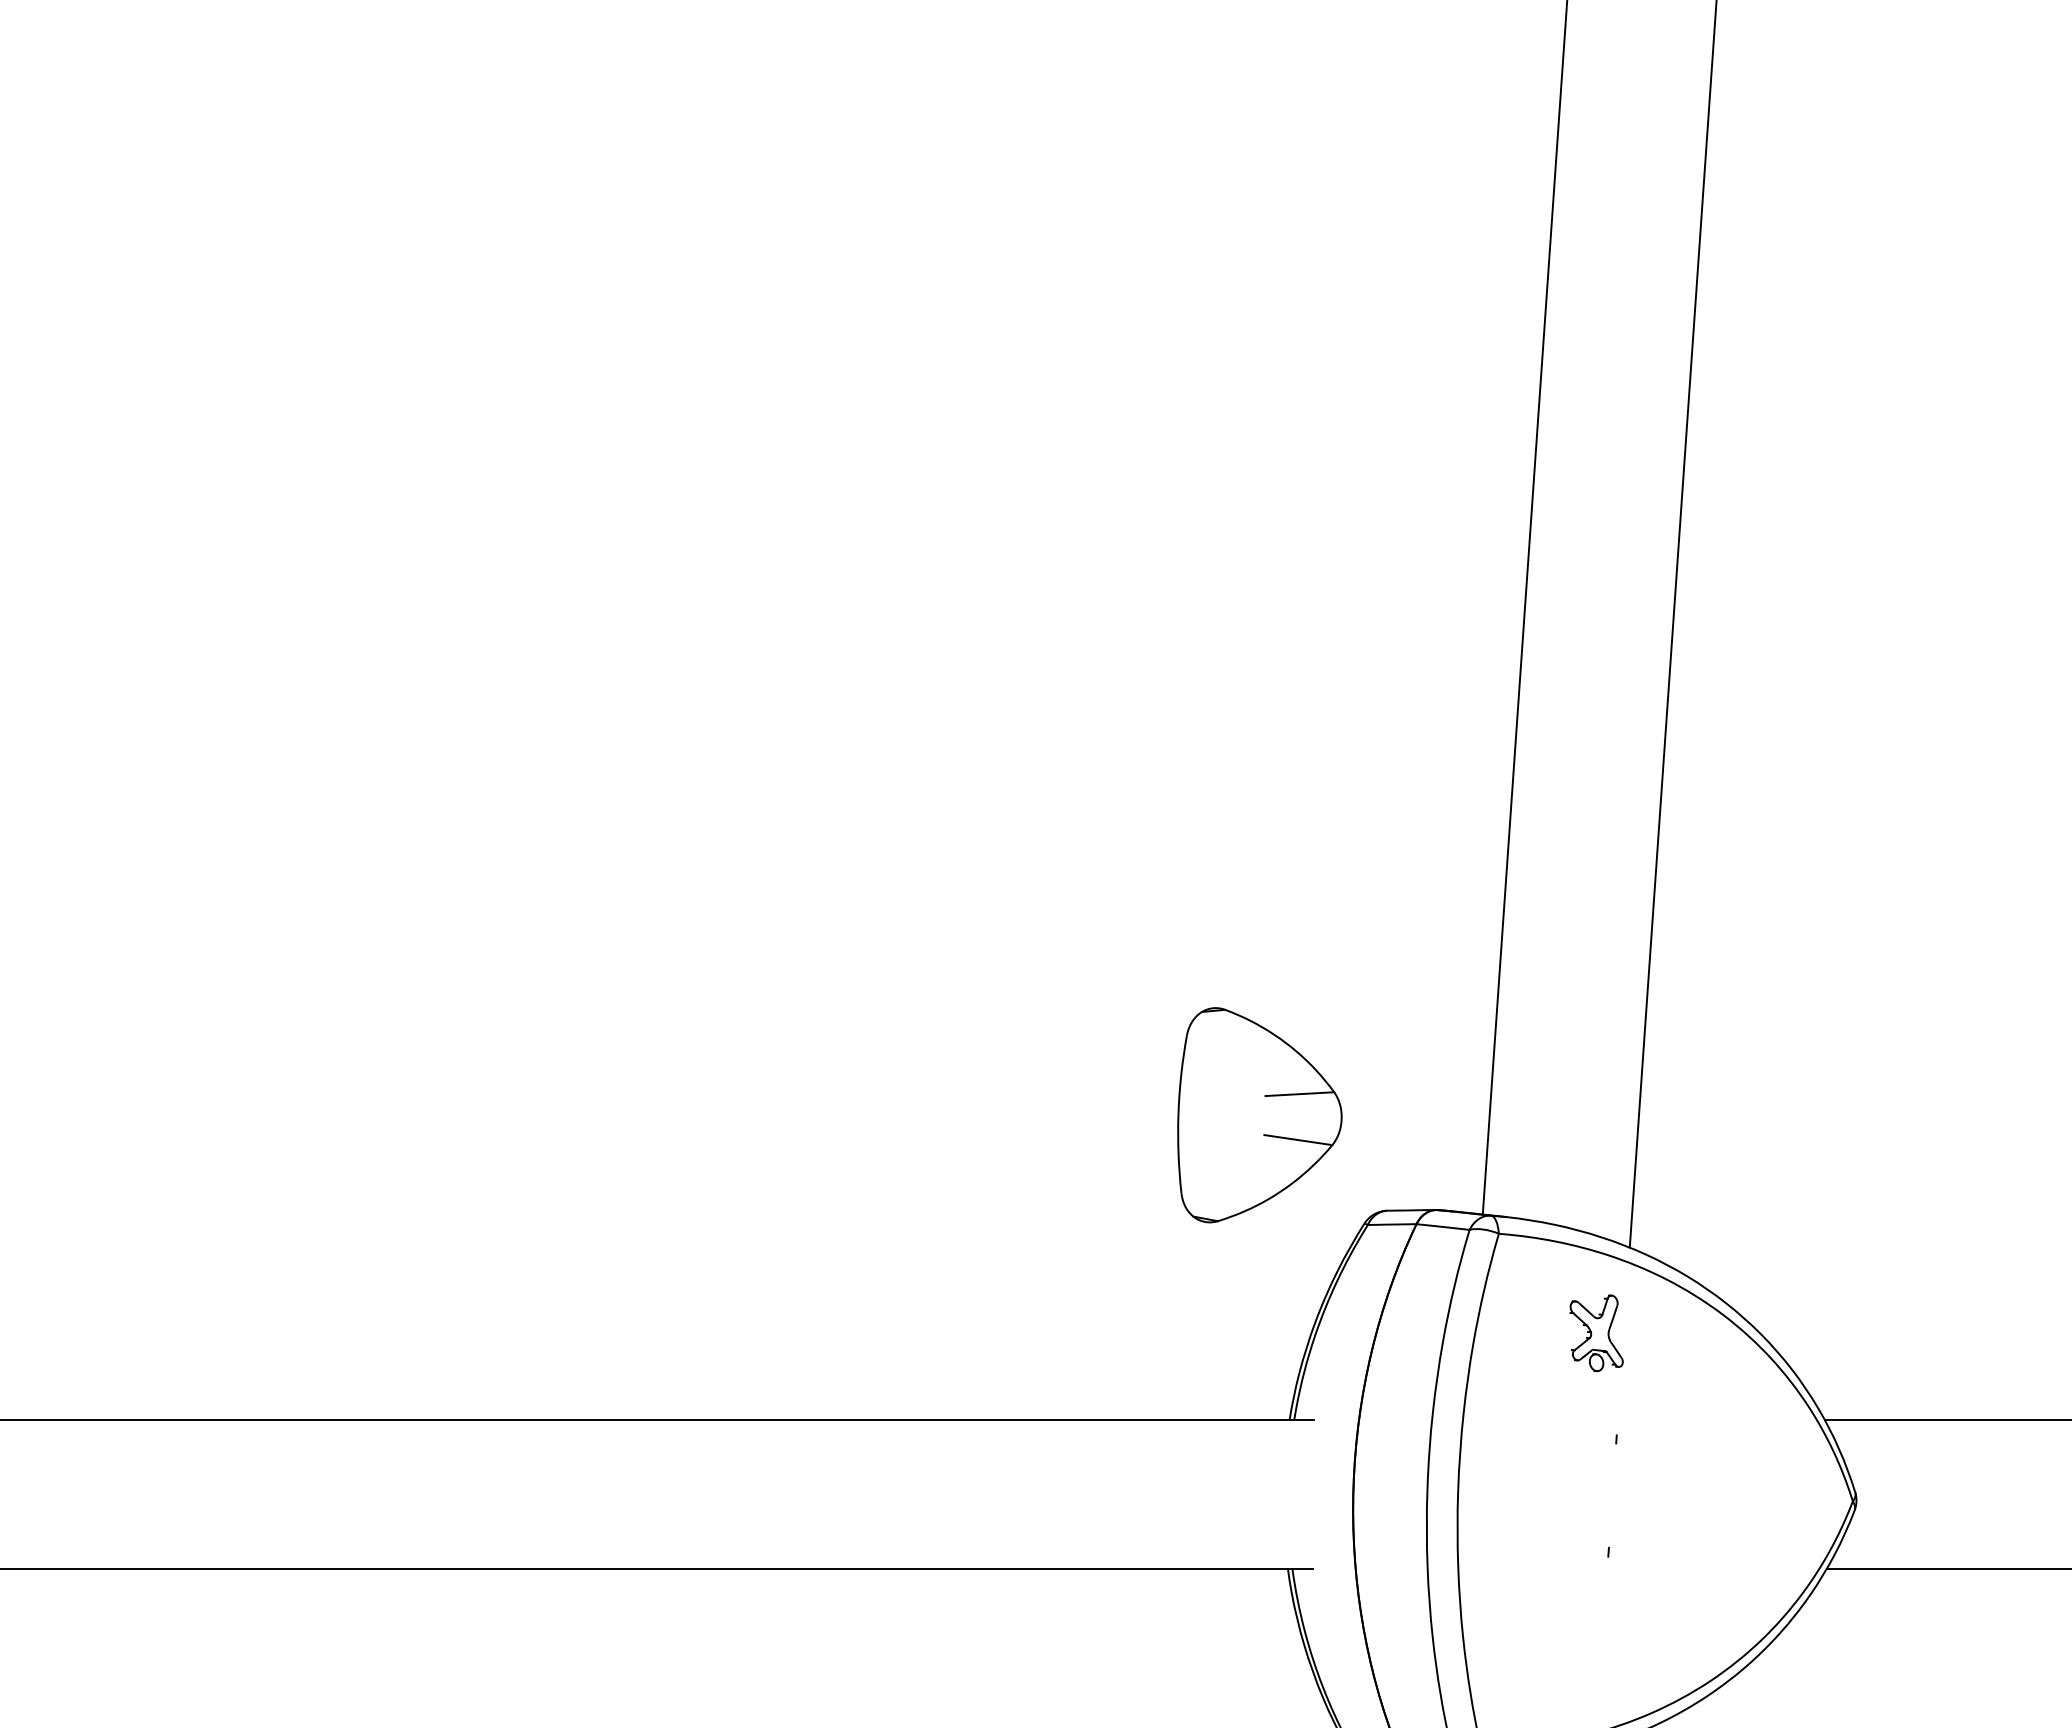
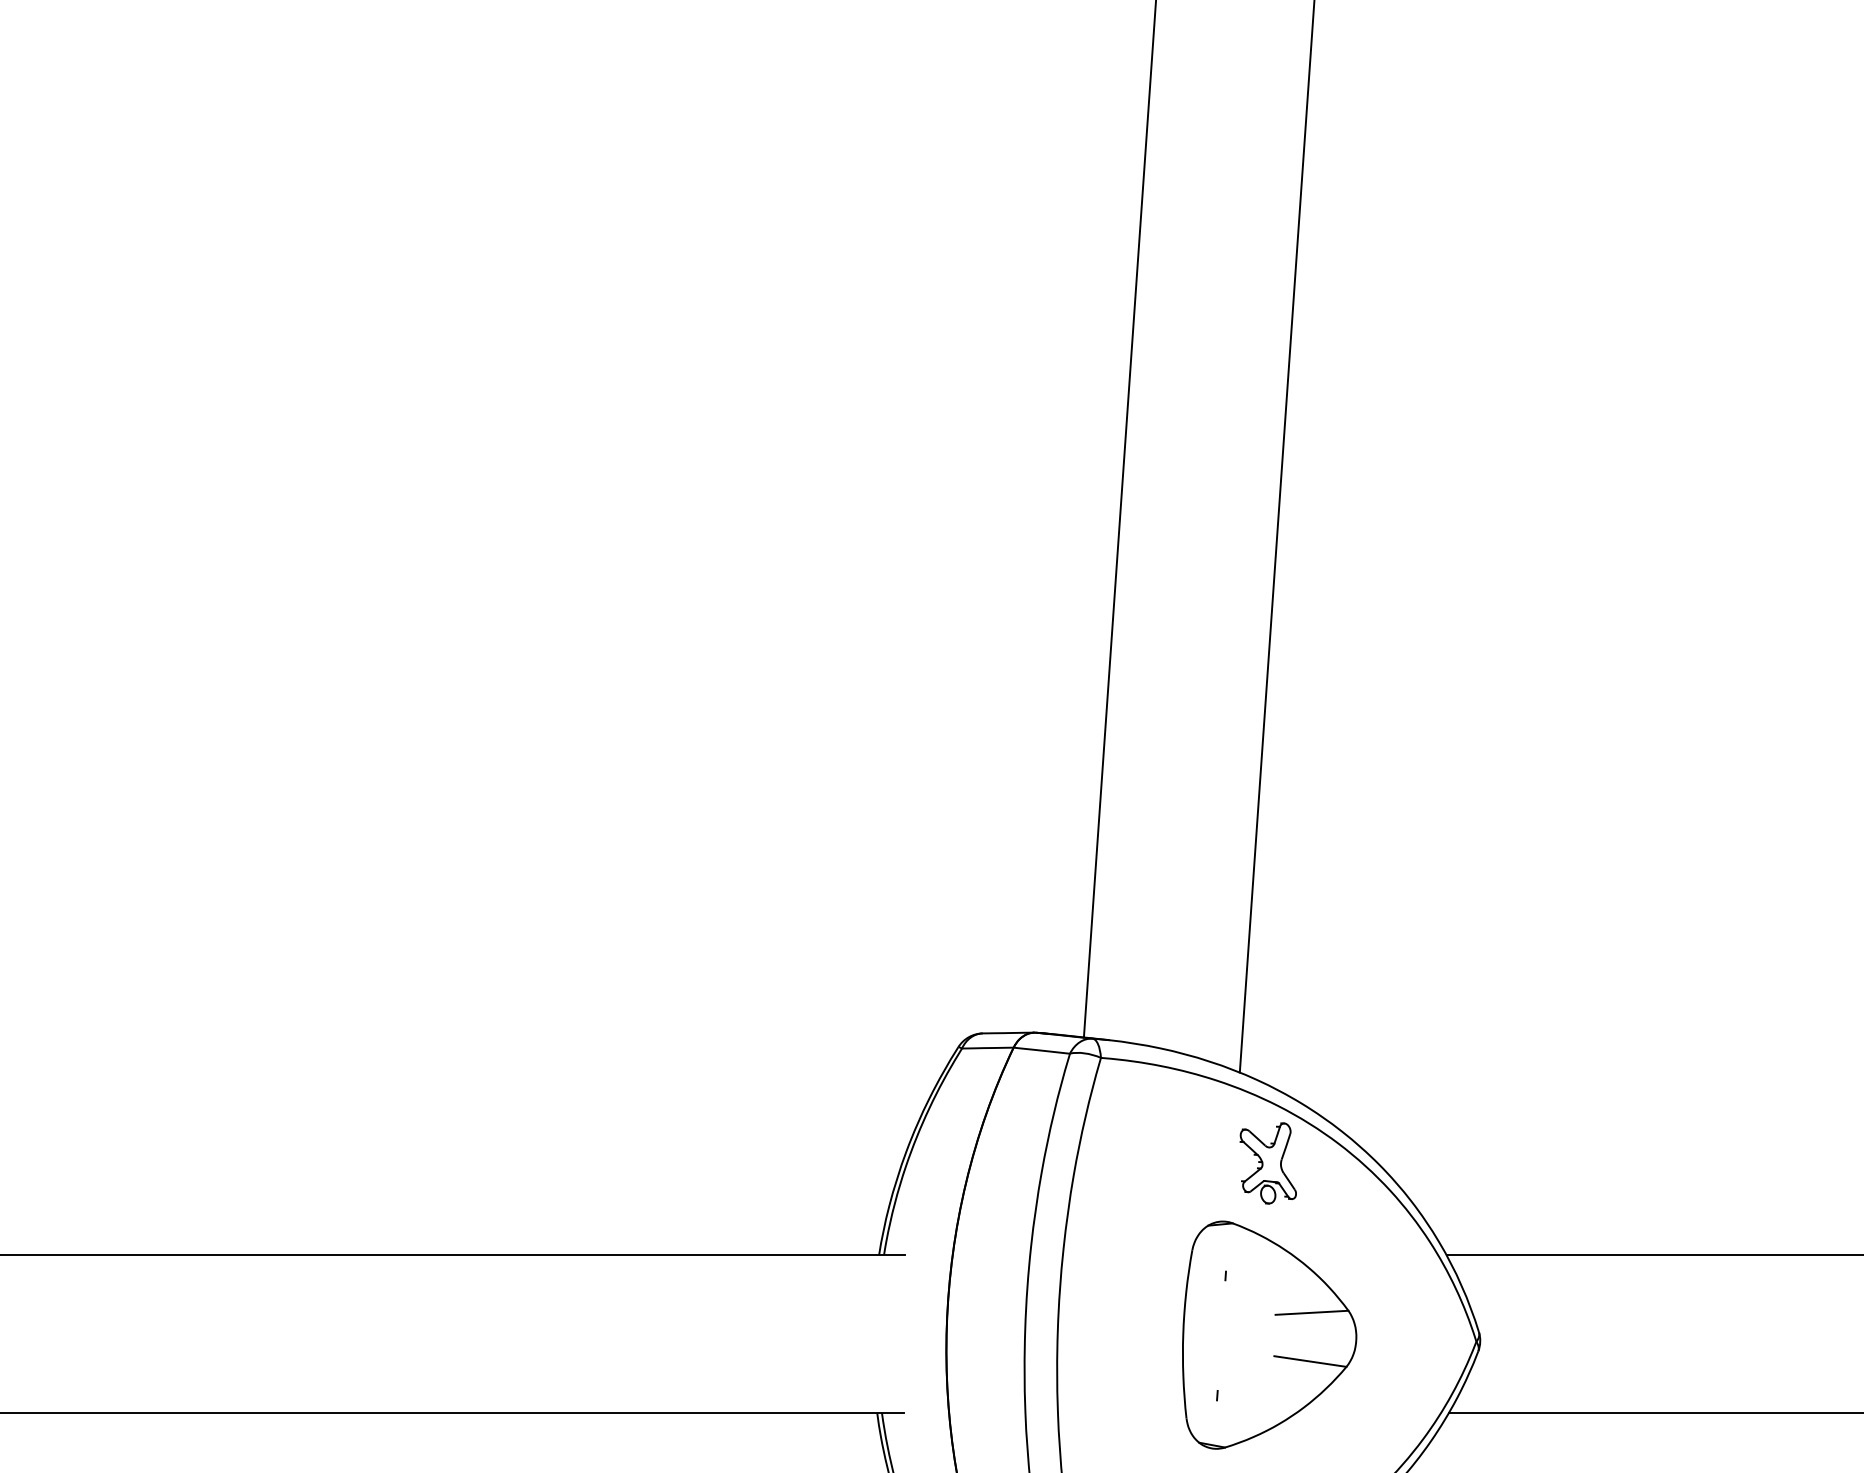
part: (1259, 1115) -> (1269, 1335), moved
part: (1596, 1333) -> (1268, 1163), moved

